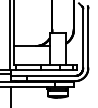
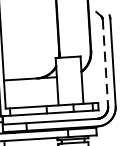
line: (83, 38) -> (106, 63), solid -> dashed

